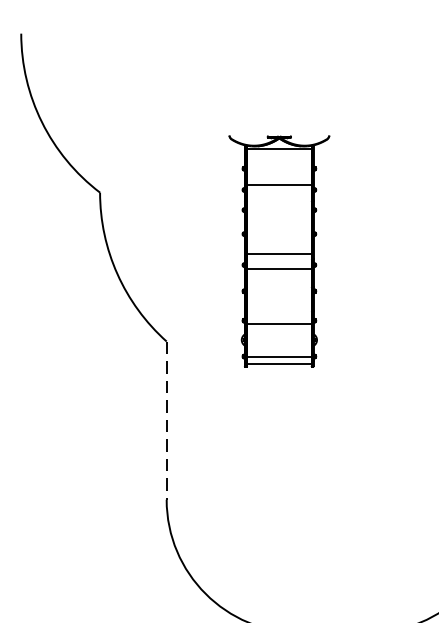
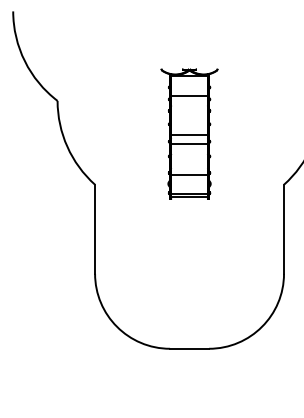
part: (279, 250) -> (189, 133), moved
line: (167, 421) -> (95, 229), dashed -> solid

